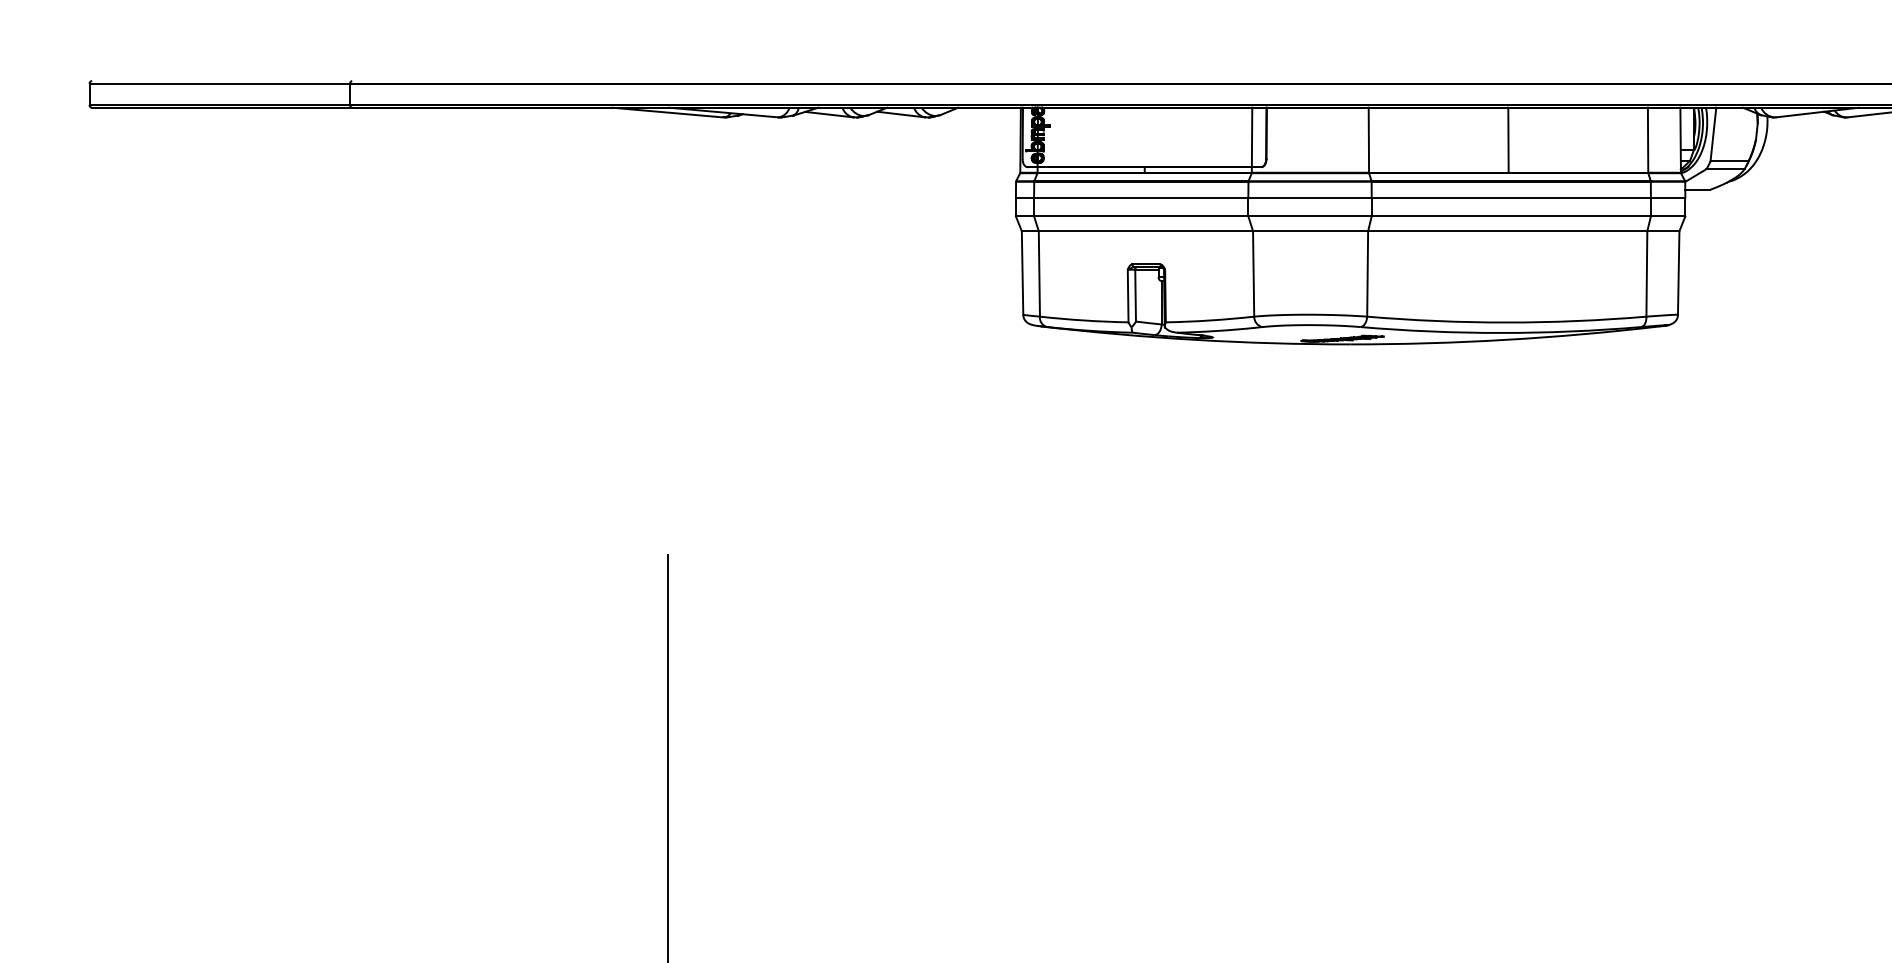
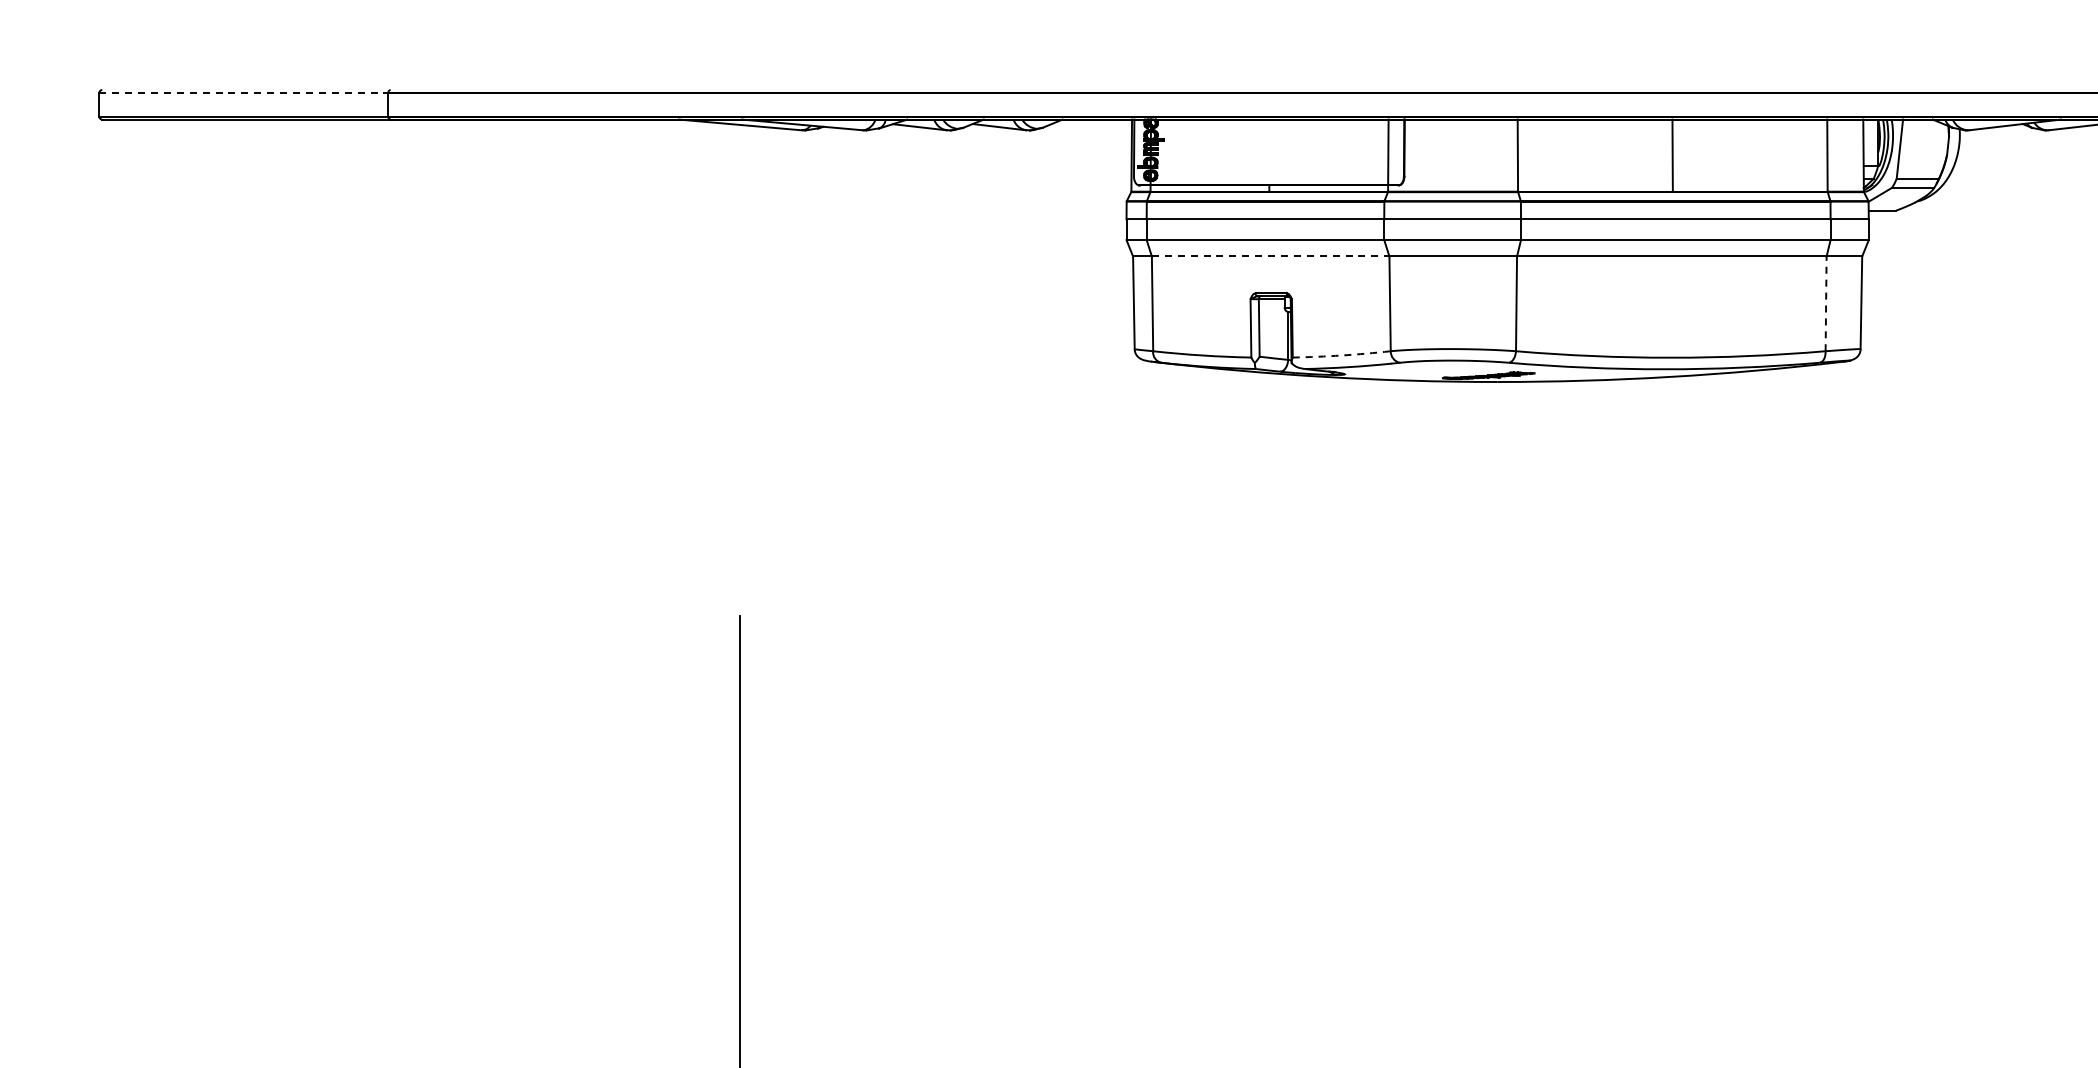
line: (220, 83) -> (244, 92), solid -> dashed
line: (1145, 231) -> (1270, 256), solid -> dashed
line: (1647, 273) -> (1826, 303), solid -> dashed
arc: (1209, 320) -> (1341, 355), solid -> dashed

